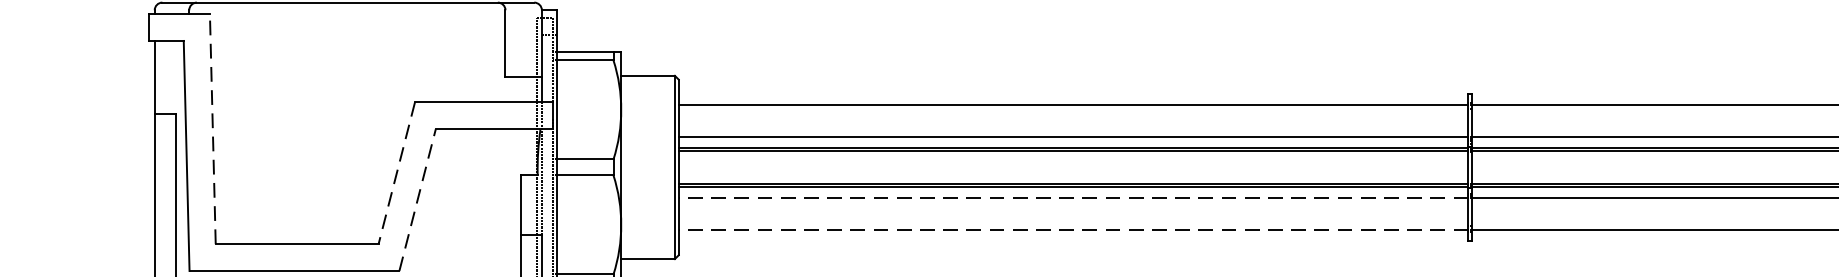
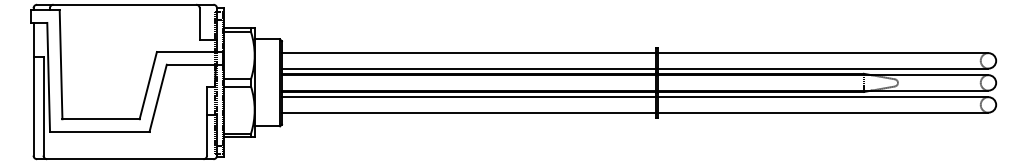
line: (213, 128) -> (61, 64), dashed -> solid
line: (397, 172) -> (148, 85), dashed -> solid
line: (1072, 198) -> (468, 97), dashed -> solid
line: (418, 200) -> (158, 98), dashed -> solid
line: (1072, 229) -> (468, 112), dashed -> solid

